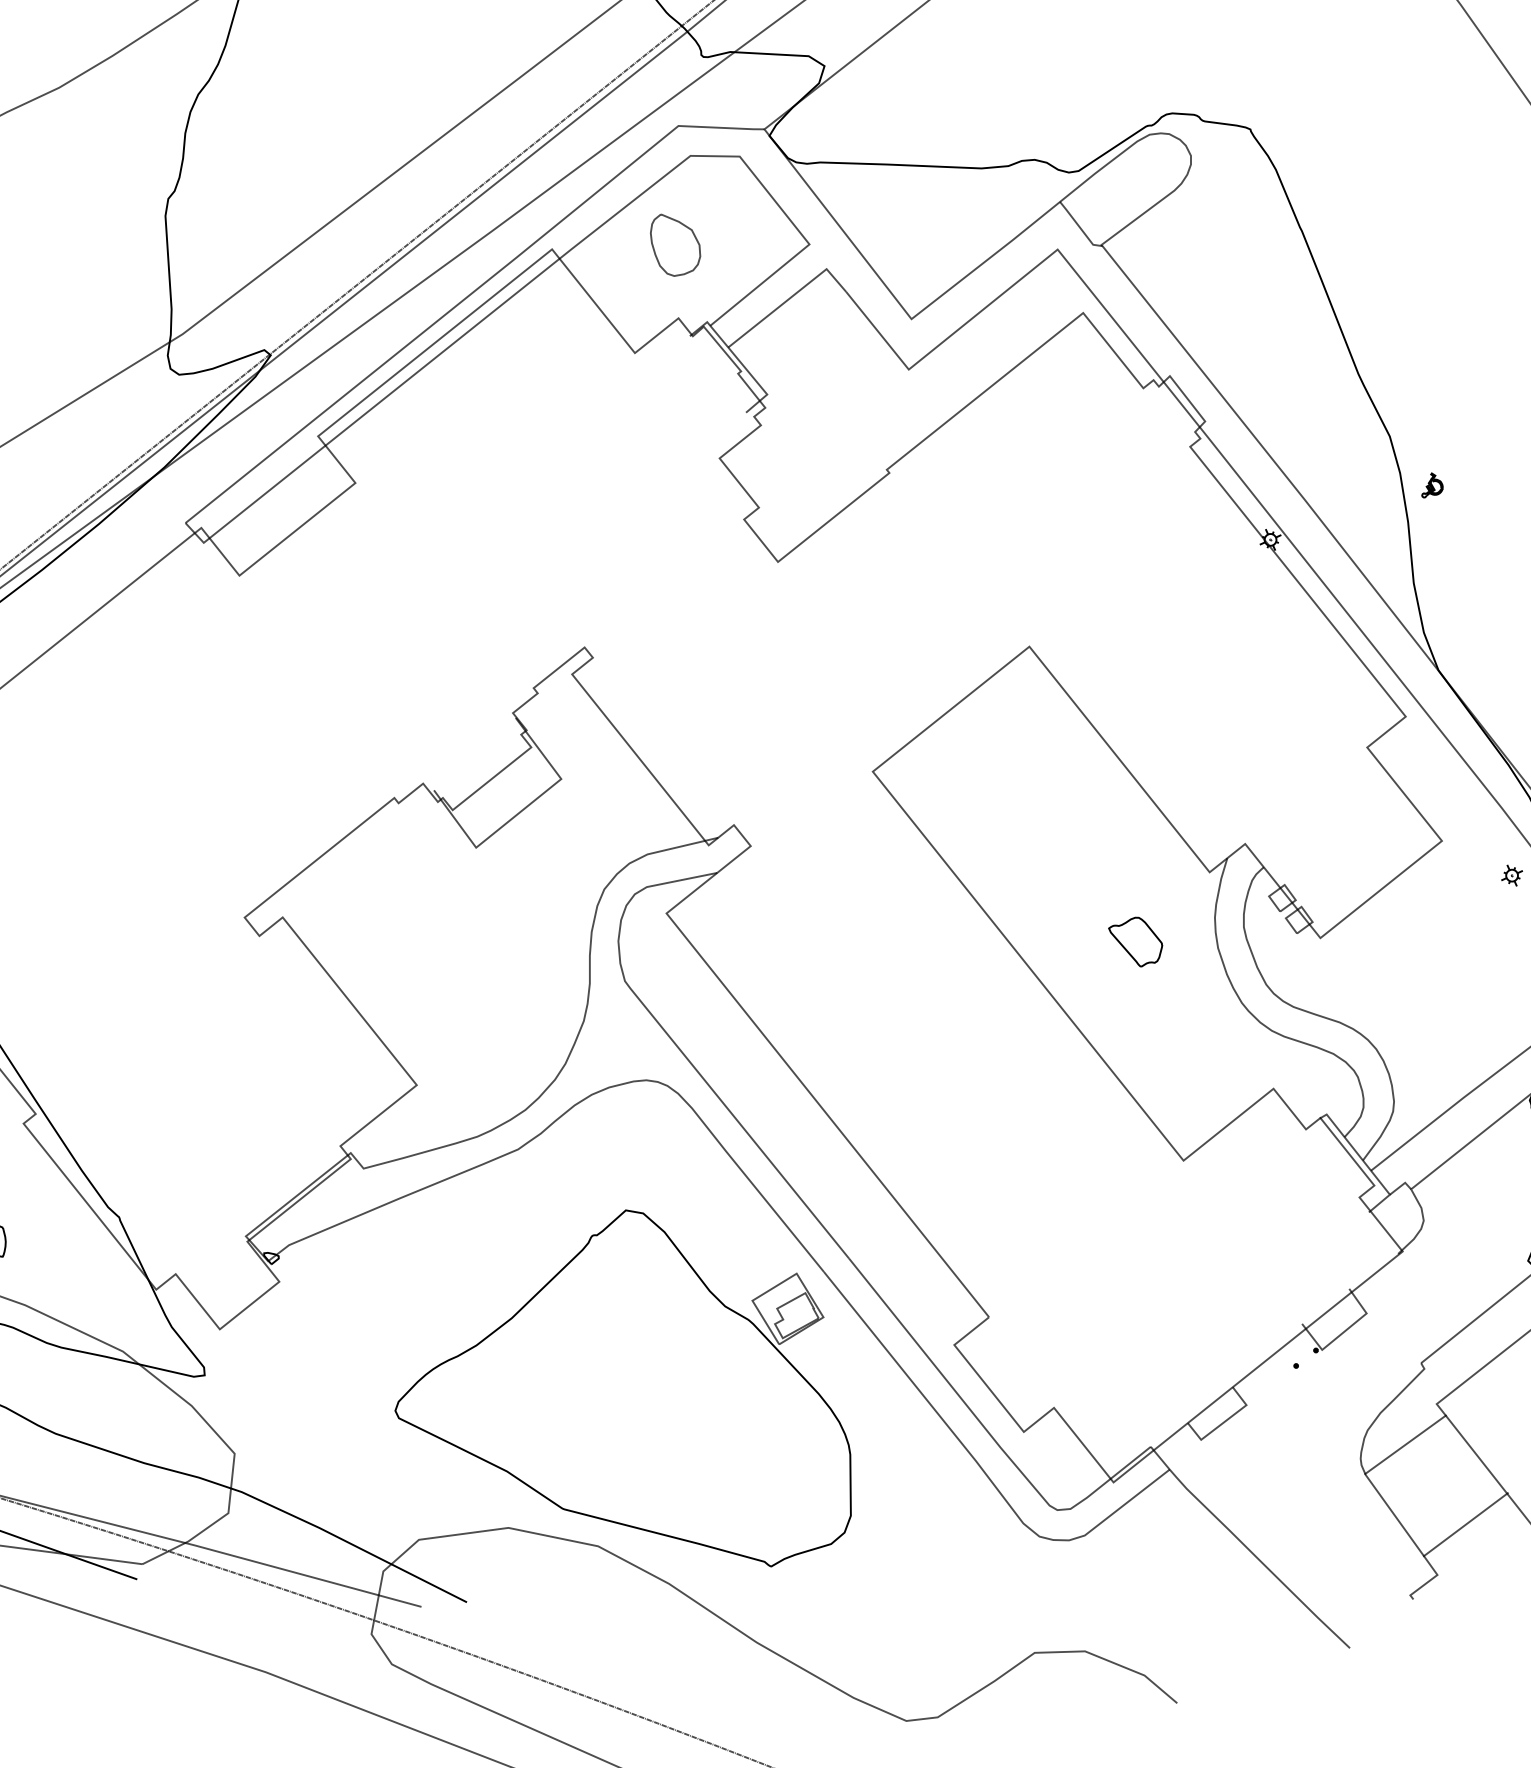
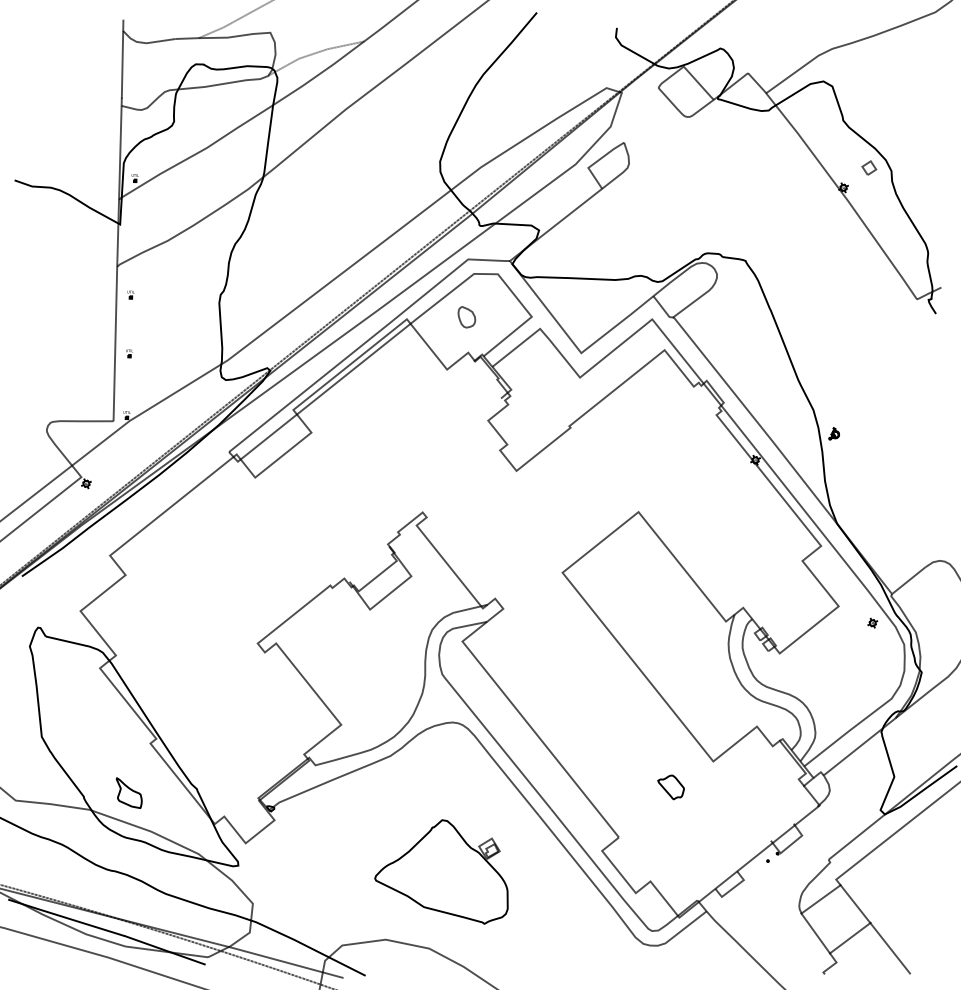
part: (674, 243) -> (466, 316), size x0.7
part: (1134, 942) -> (670, 787), moved
part: (623, 1387) -> (441, 871), size x0.6

